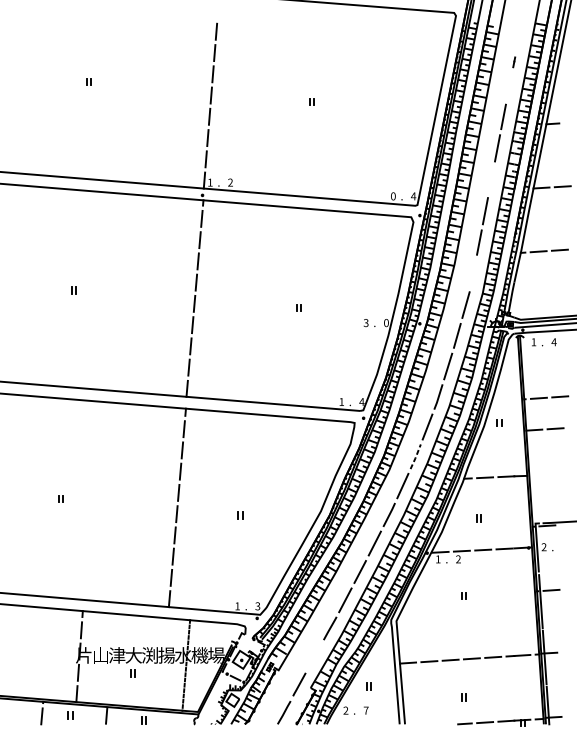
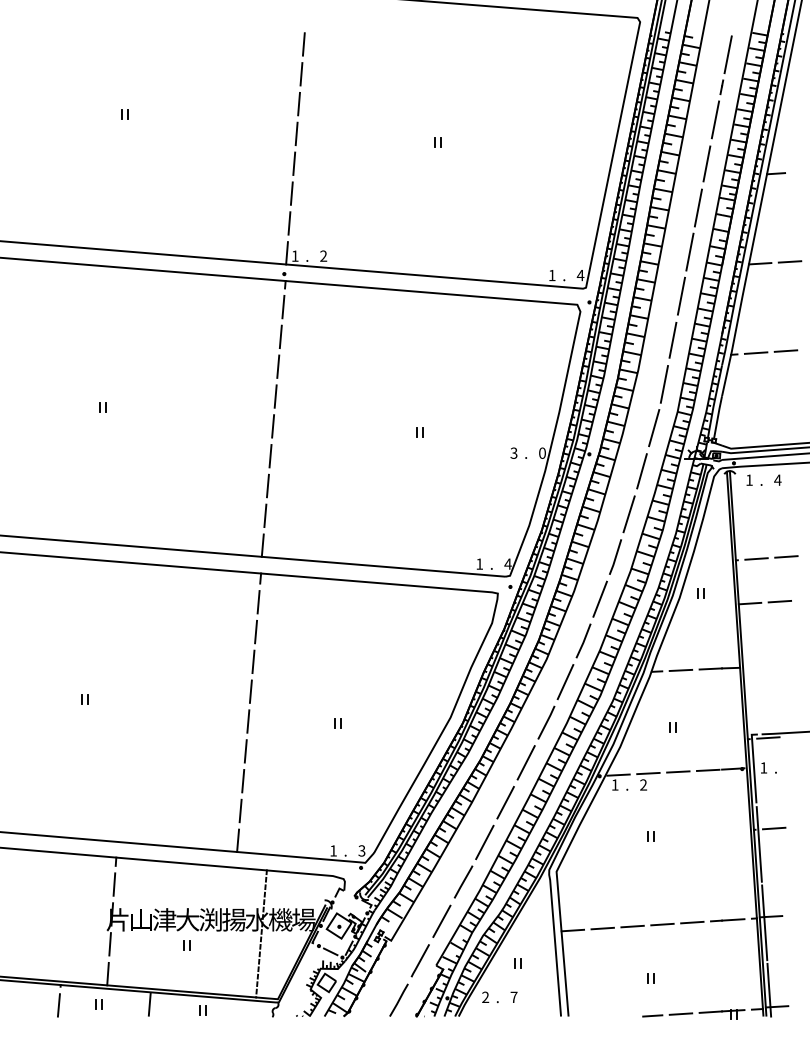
line: (518, 38) -> (727, 54), added
line: (509, 85) -> (715, 119), added
line: (491, 179) -> (689, 251), added
text: (392, 196) -> (551, 275), 0 -> 1
line: (472, 274) -> (663, 384), added
line: (416, 457) -> (584, 641), dashed -> solid
text: (543, 546) -> (763, 767), 2 -> 1
line: (314, 655) -> (441, 920), added

